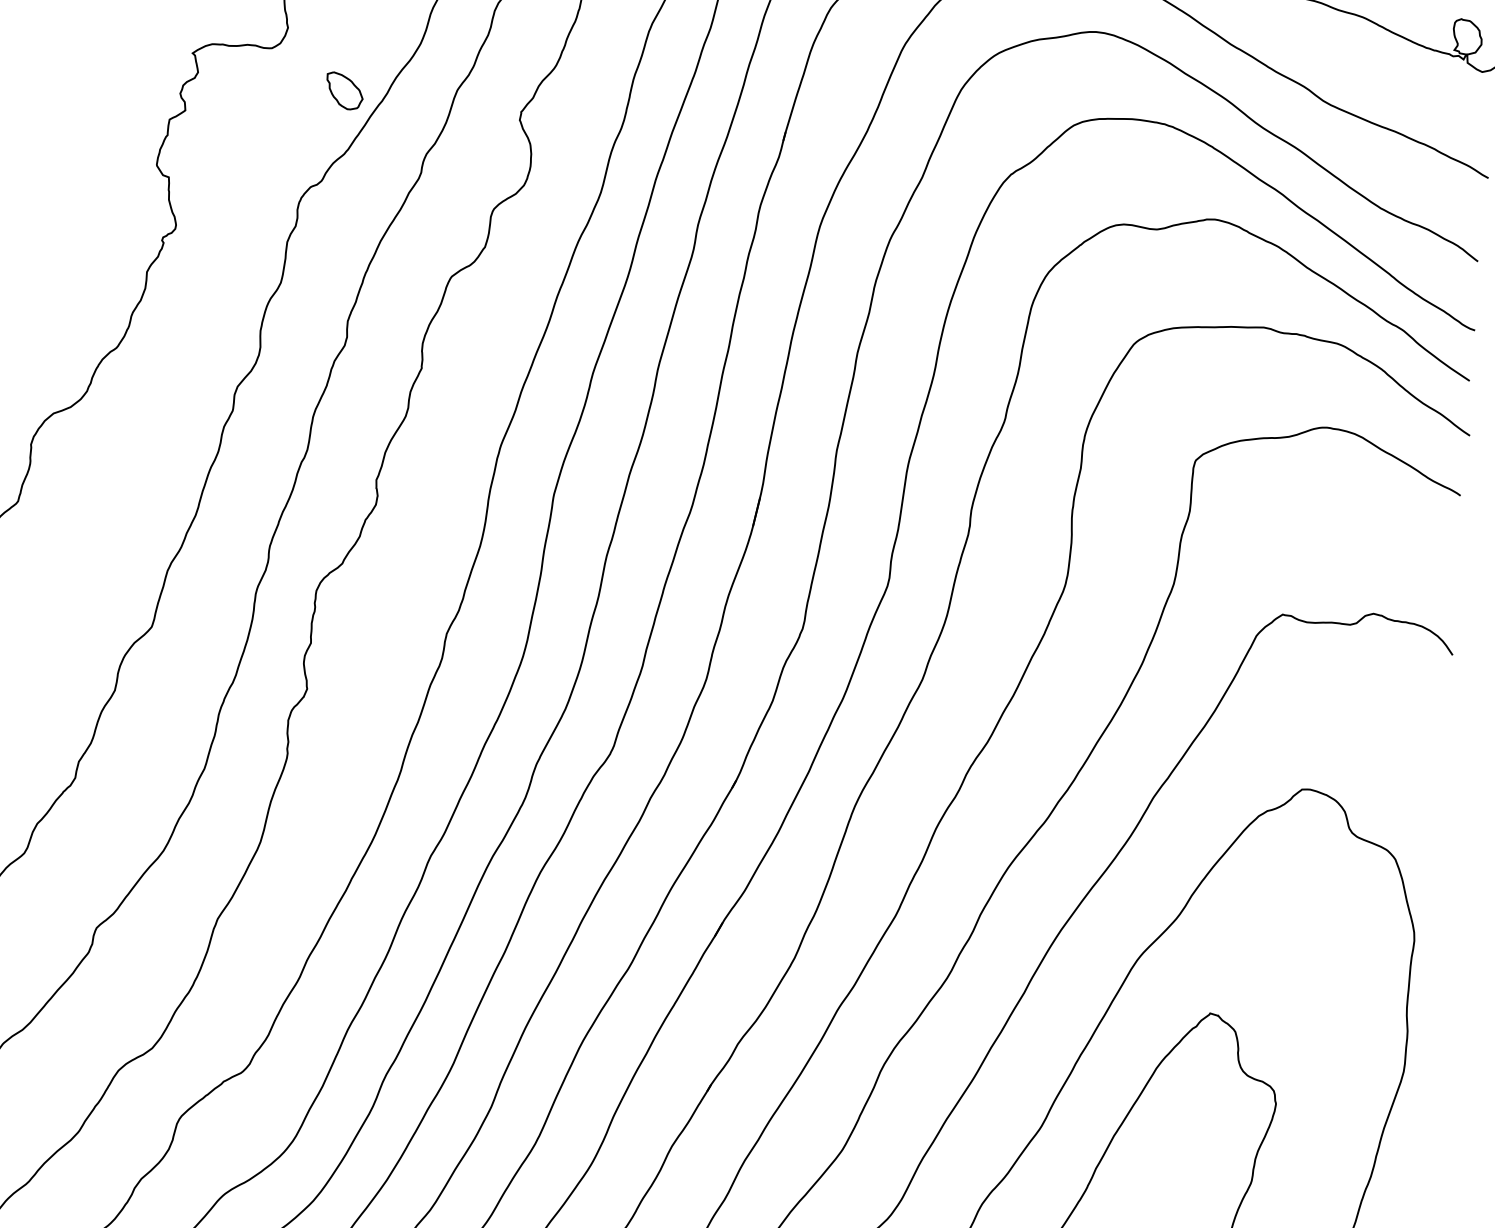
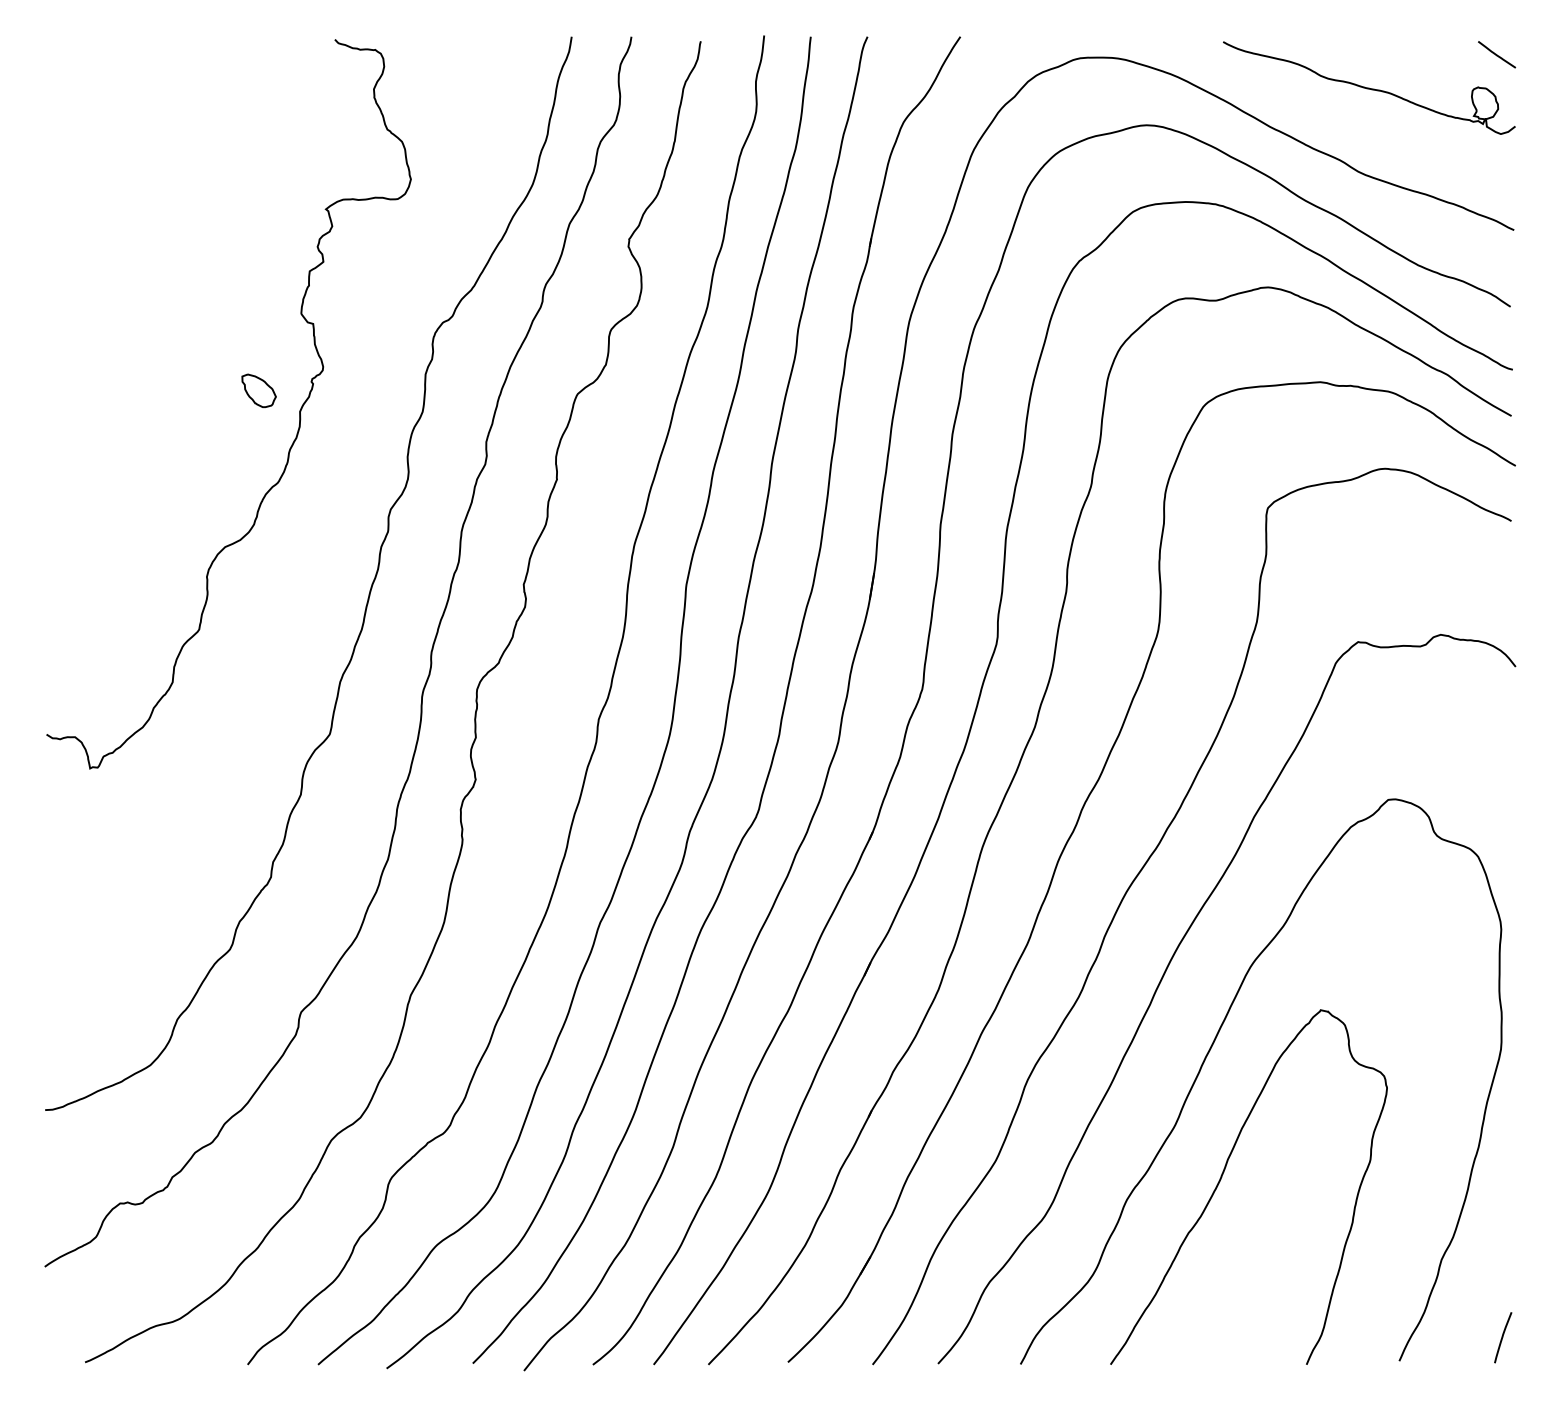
part: (344, 90) -> (258, 390), moved

